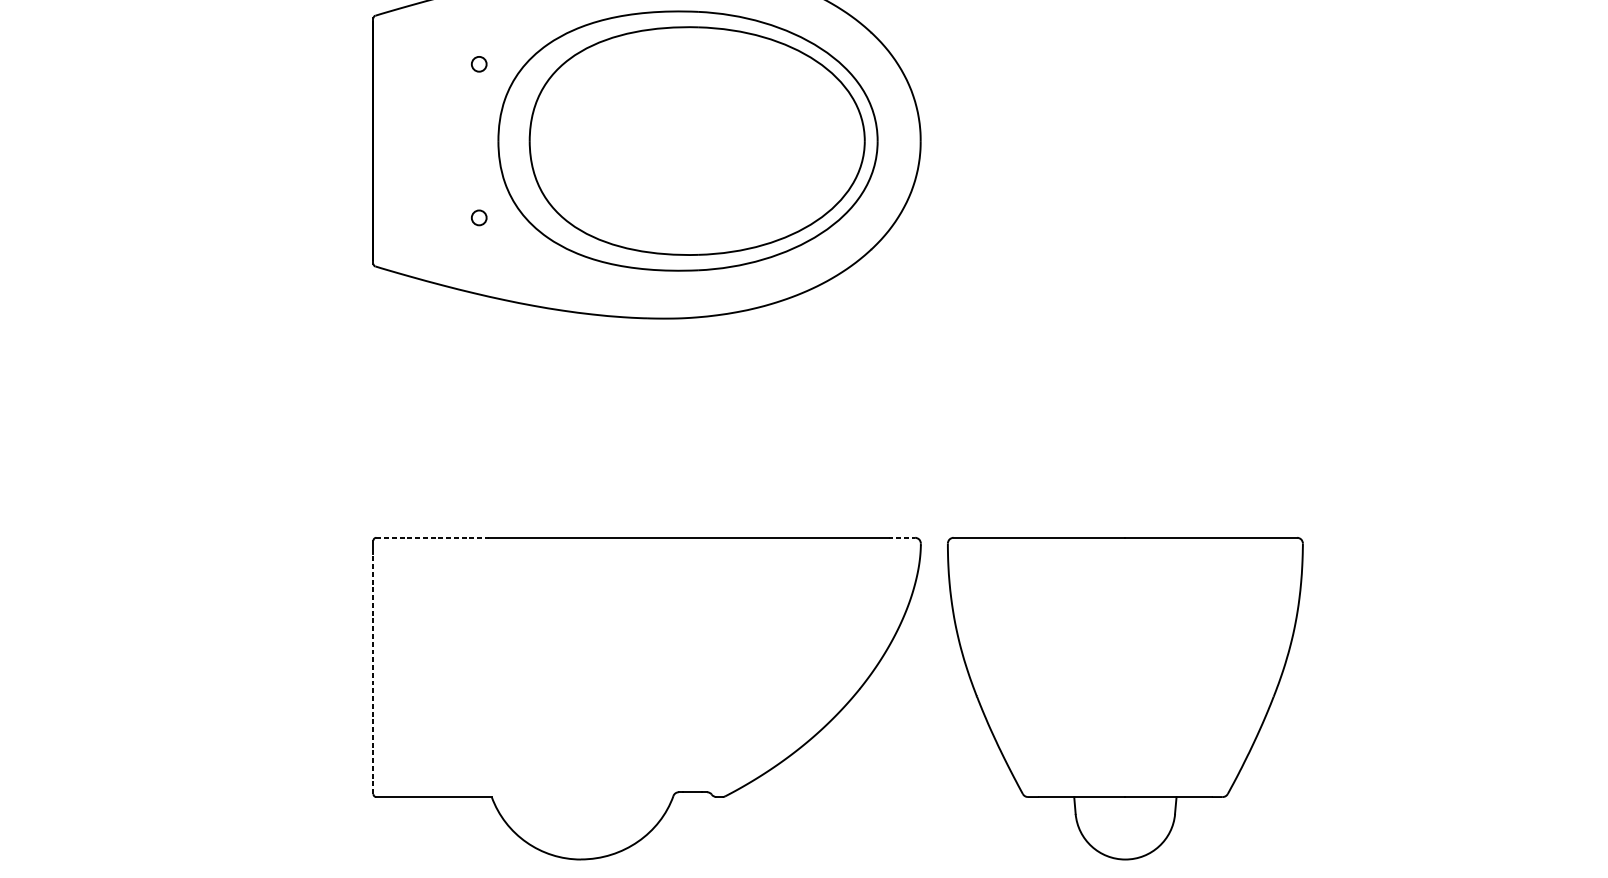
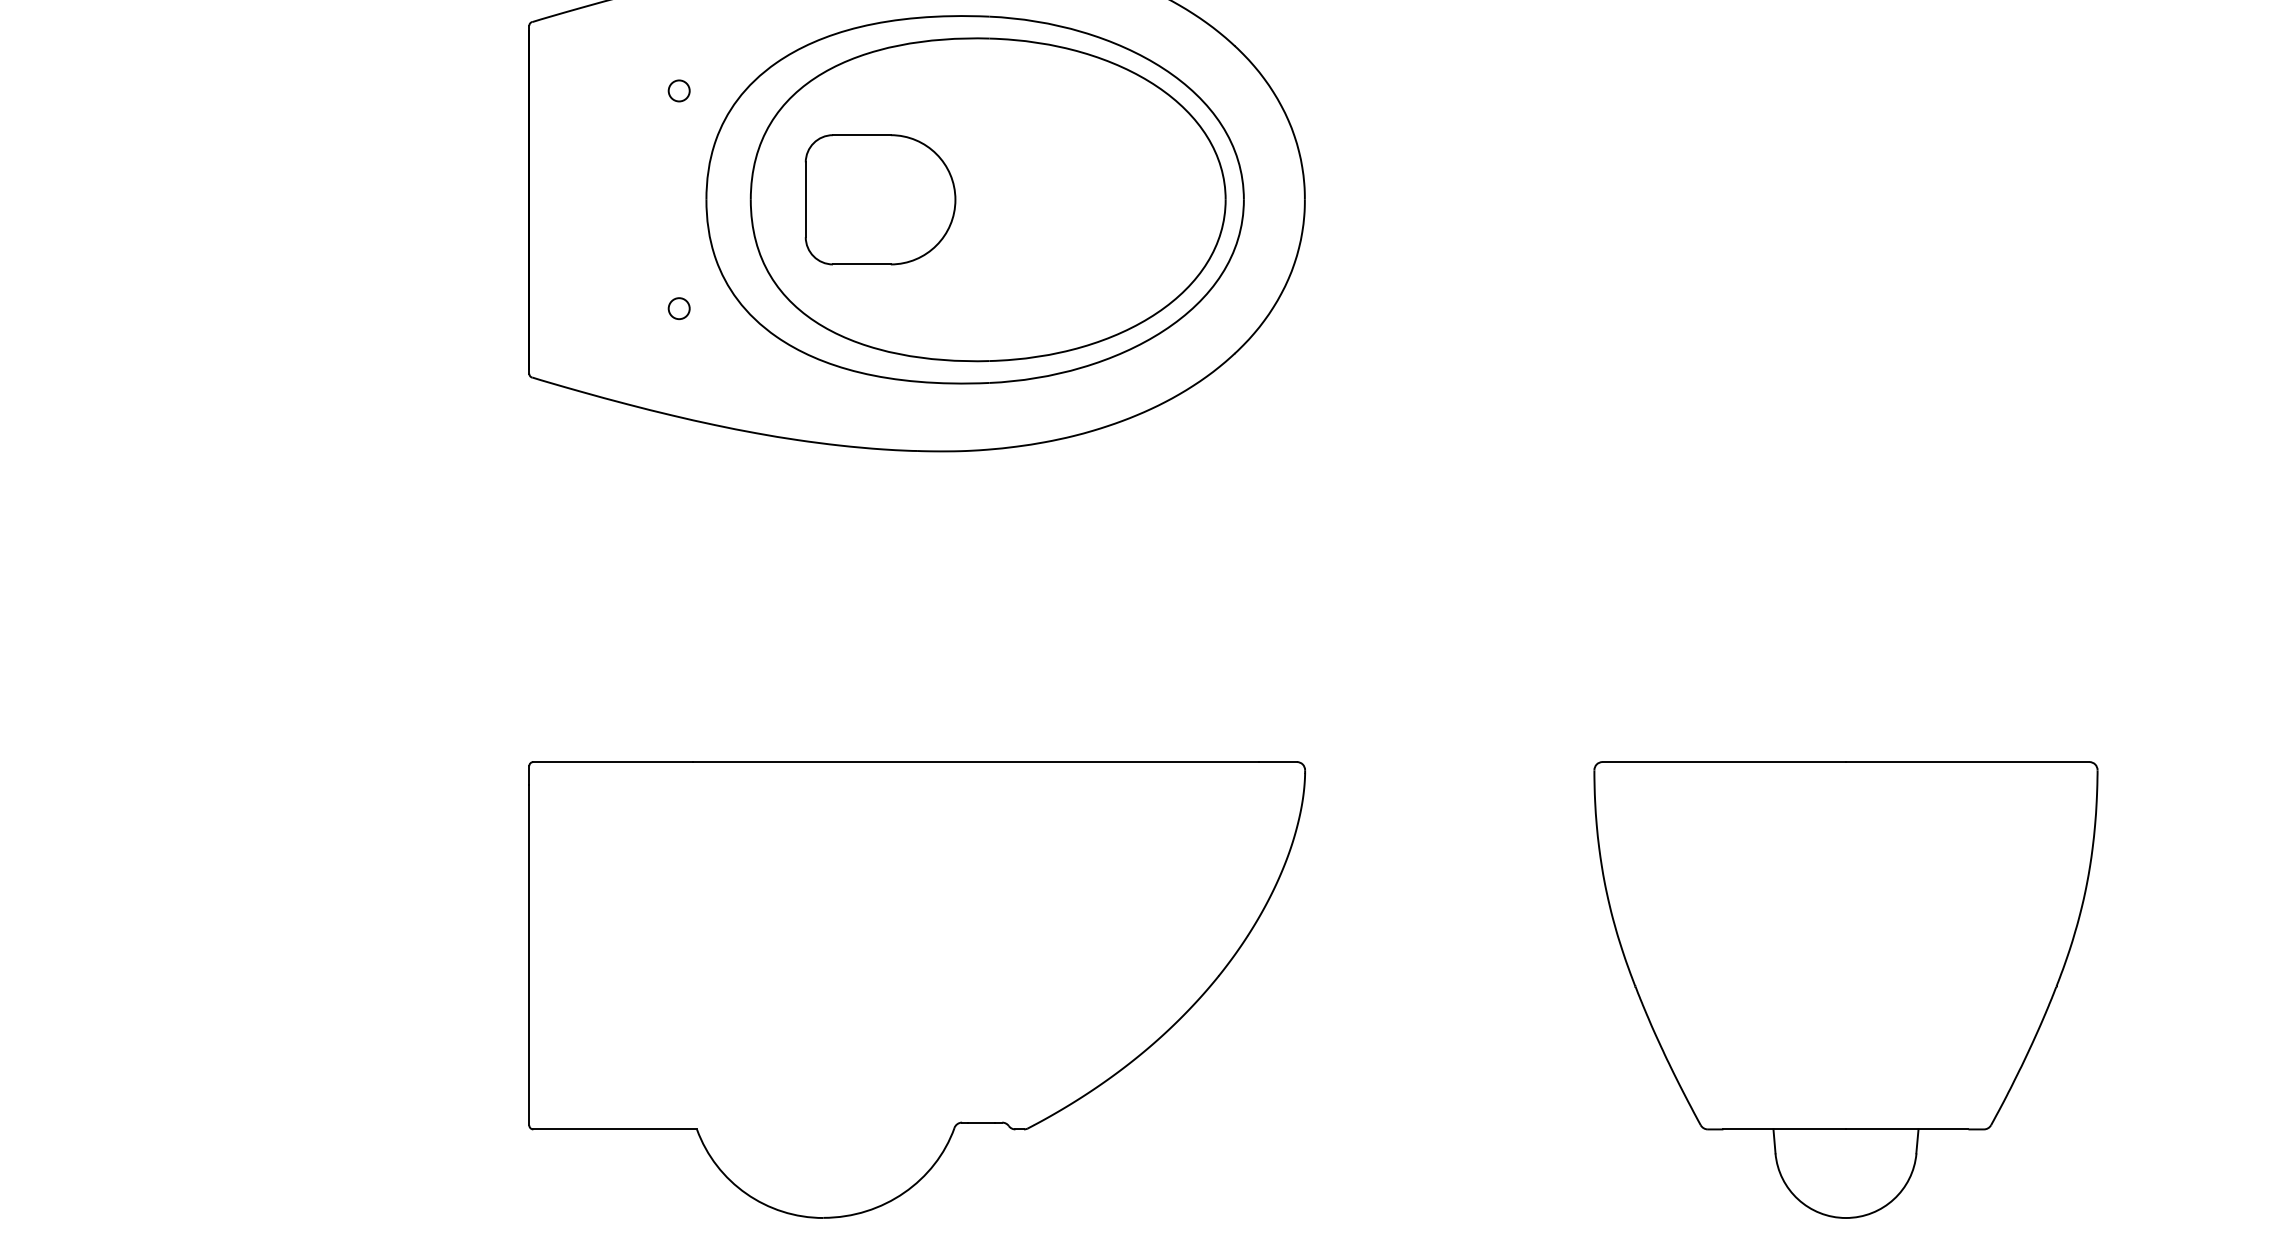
part: (621, 140) -> (880, 199), added
line: (432, 538) -> (613, 762), dashed -> solid
line: (902, 538) -> (1278, 762), dashed -> solid
line: (373, 673) -> (529, 954), dashed -> solid
part: (1125, 698) -> (1845, 989), moved

